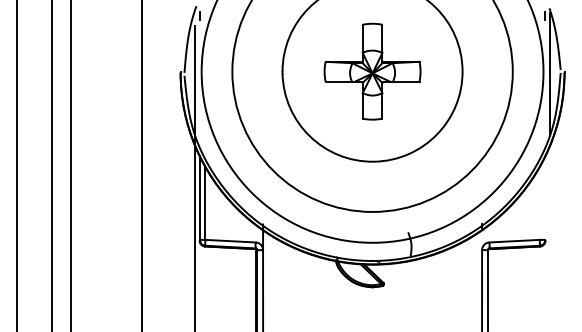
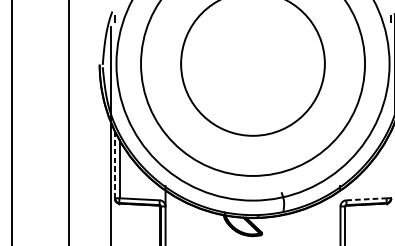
part: (372, 71) -> (252, 63), removed
line: (199, 198) -> (114, 165), solid -> dashed
line: (515, 241) -> (367, 199), solid -> dashed

